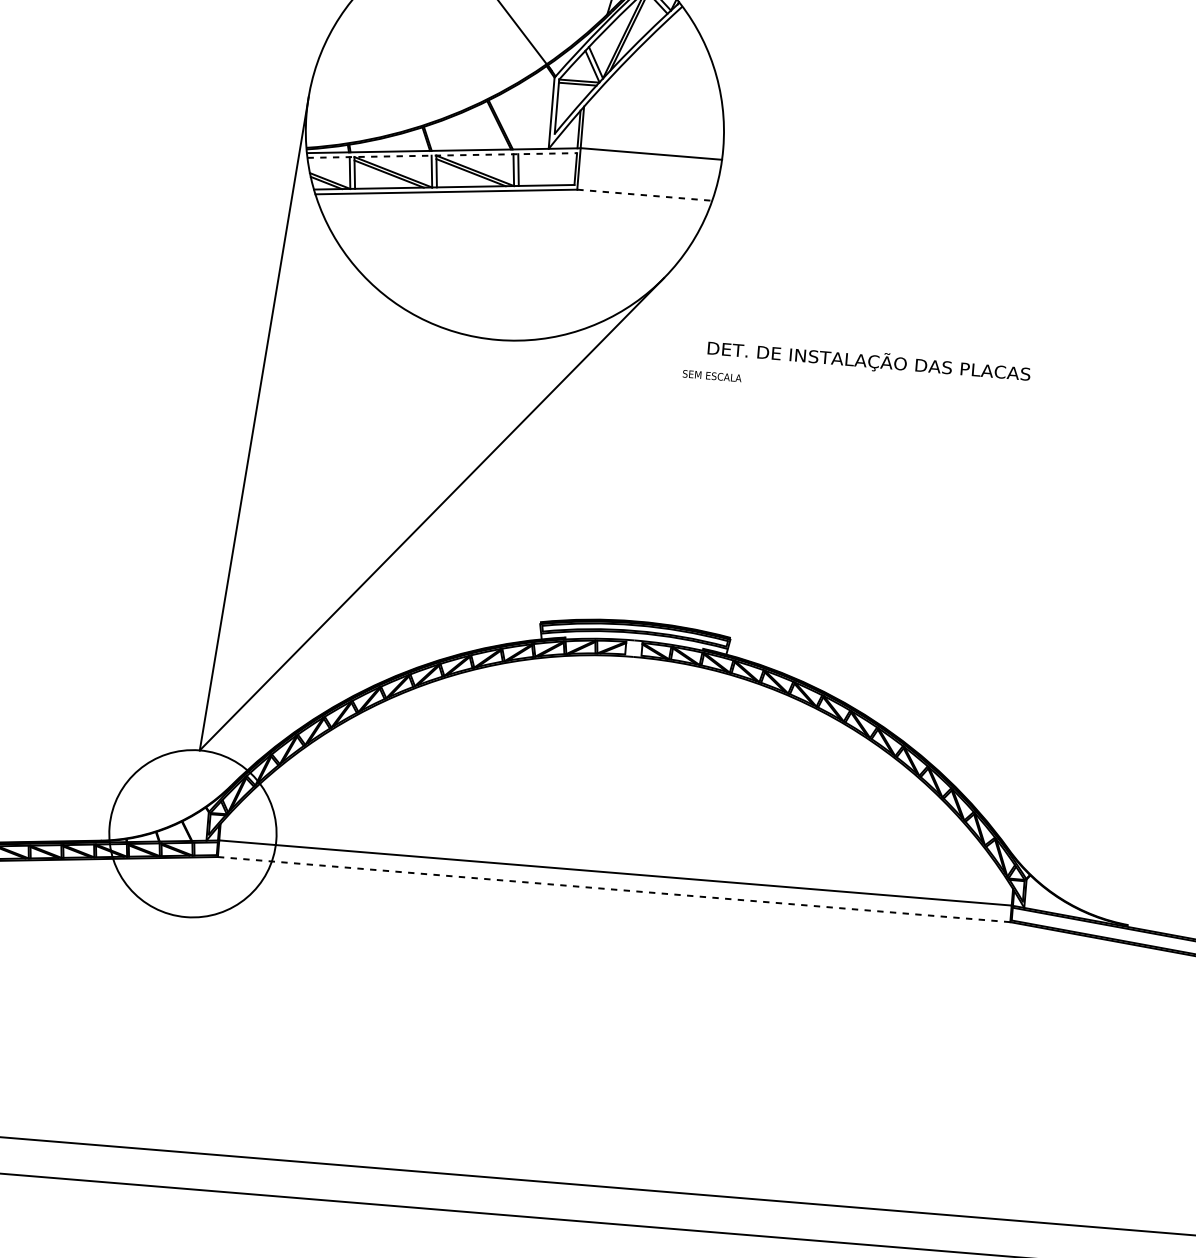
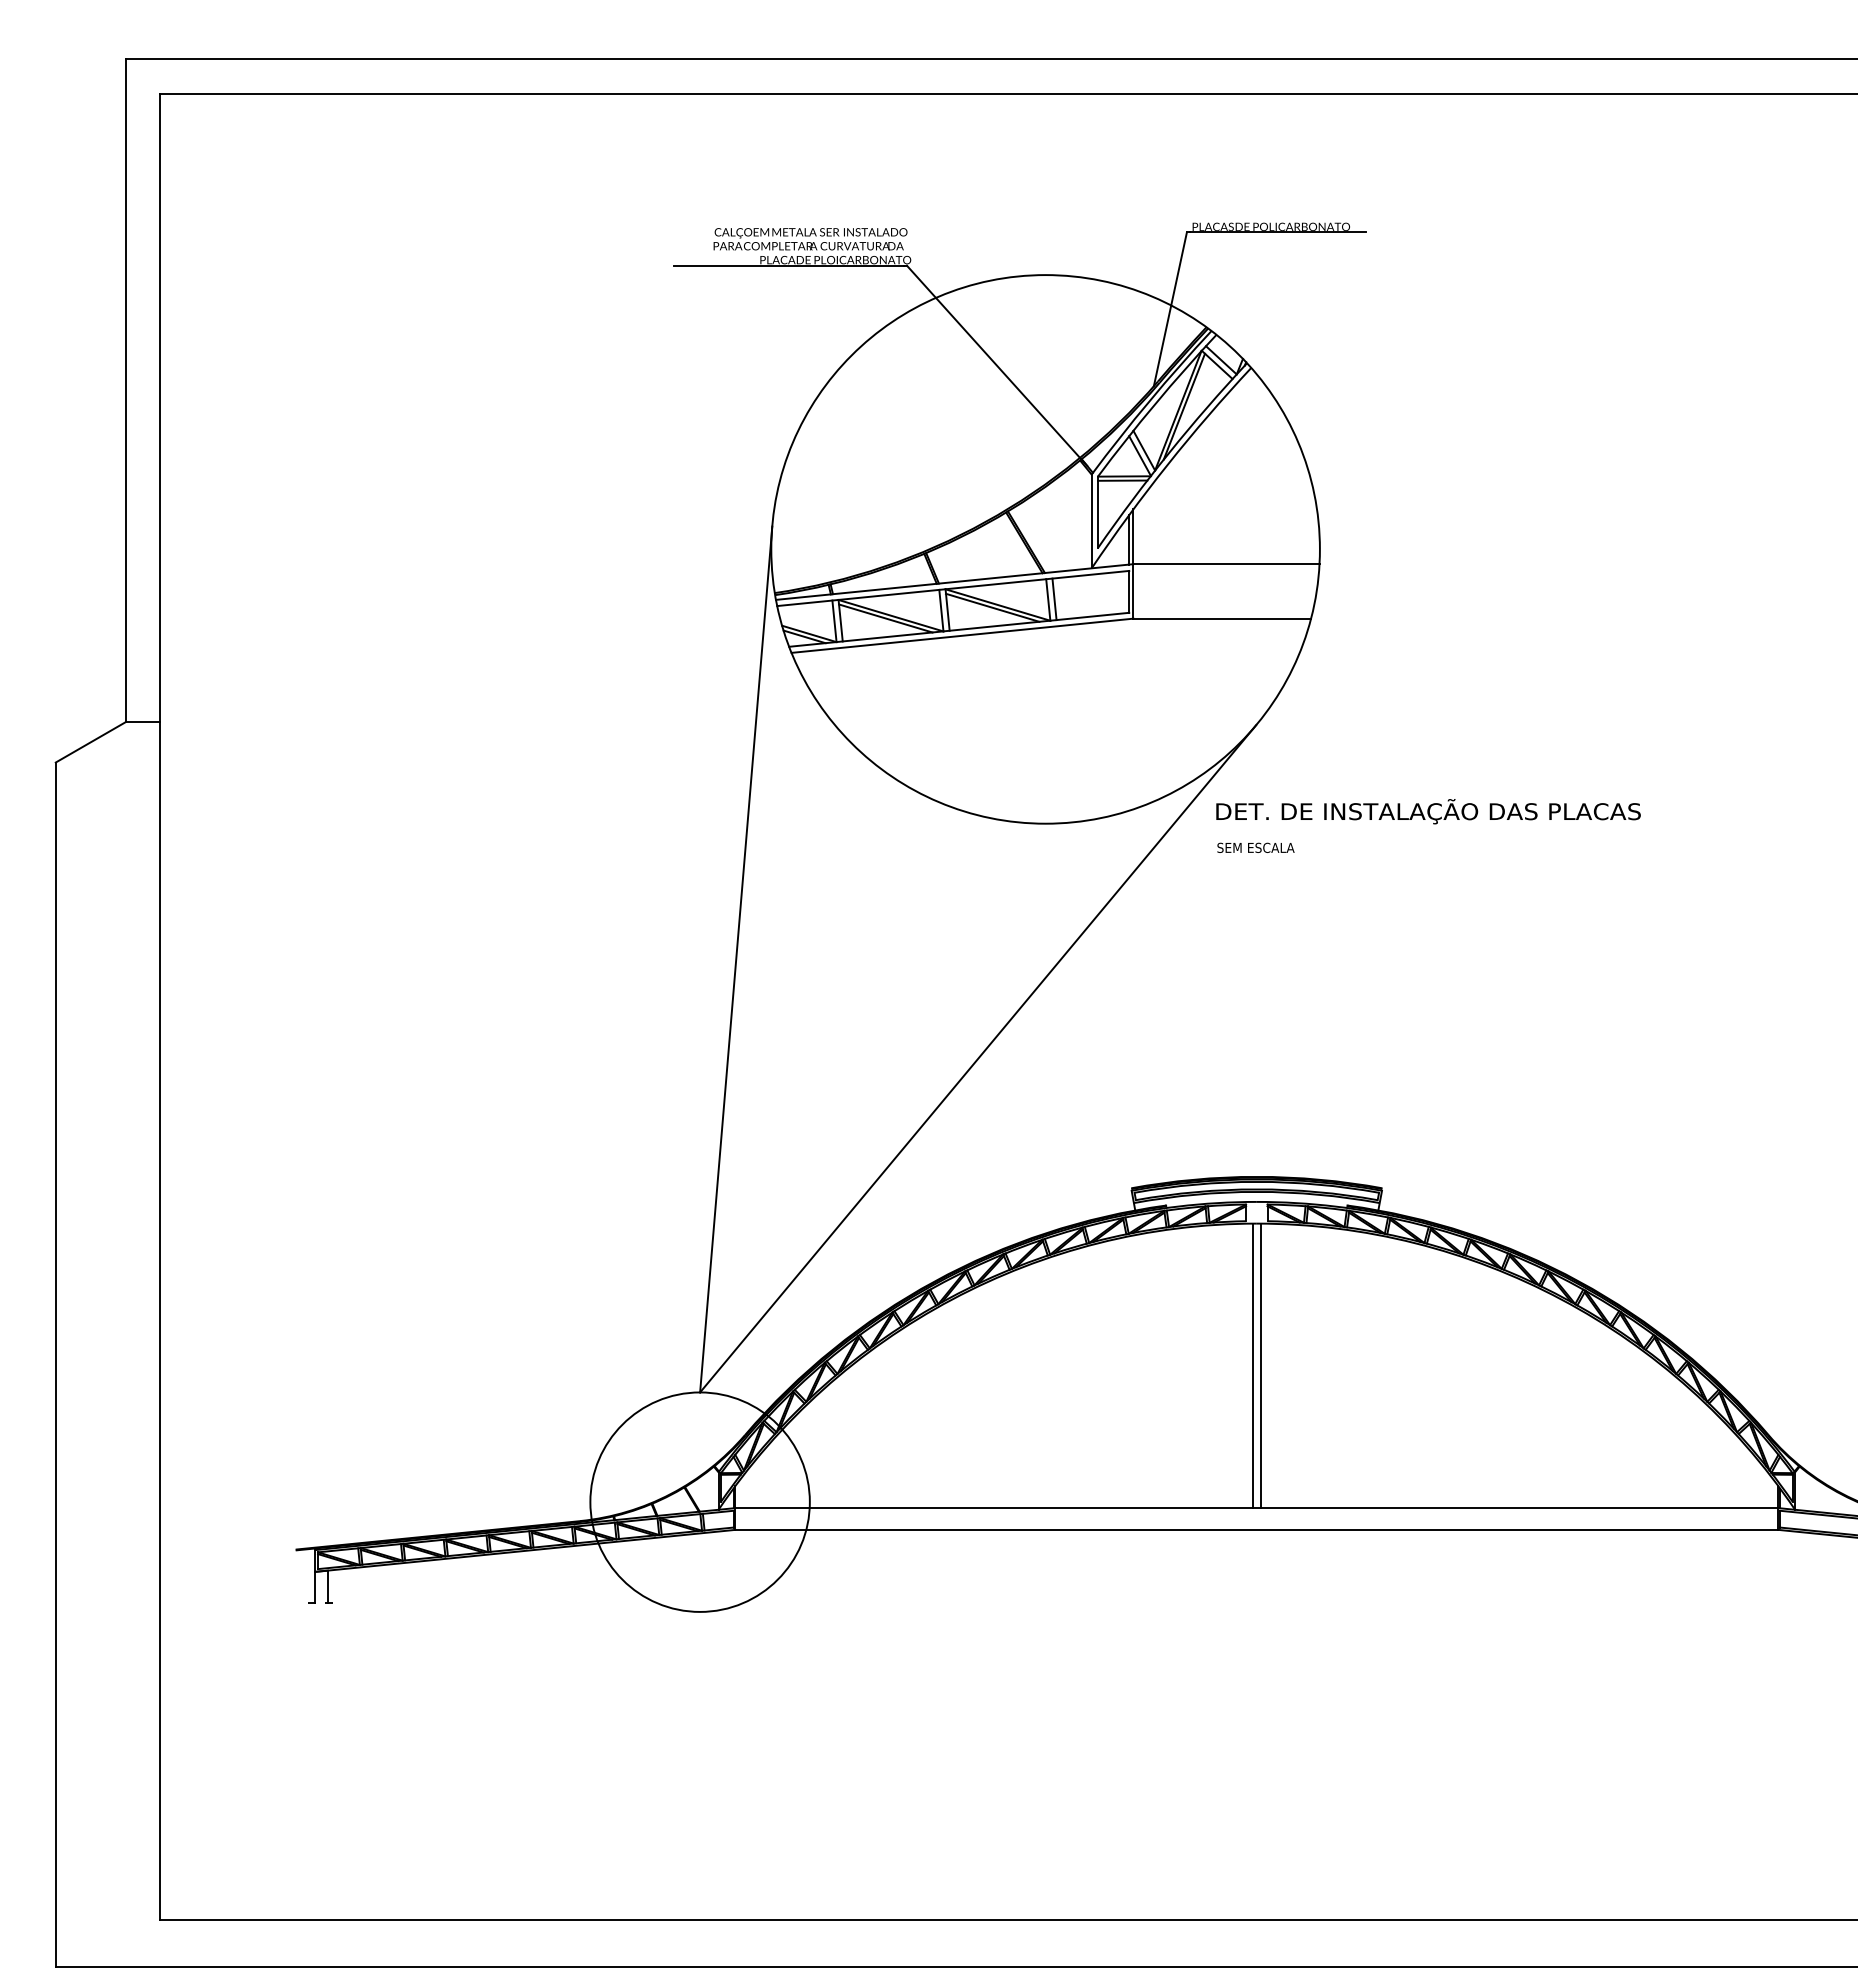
line: (442, 155) -> (953, 588), dashed -> solid
line: (644, 195) -> (1222, 618), dashed -> solid
text: (869, 361) -> (1428, 811), moved
text: (711, 375) -> (1255, 847), moved
line: (621, 764) -> (1252, 1365), added
line: (627, 765) -> (1261, 1365), added
line: (613, 889) -> (1256, 1529), dashed -> solid

